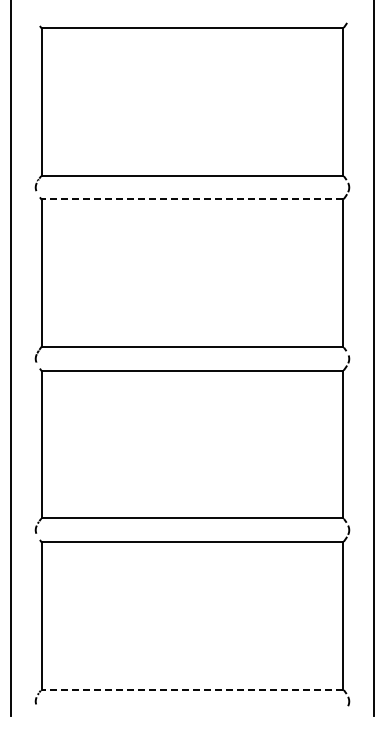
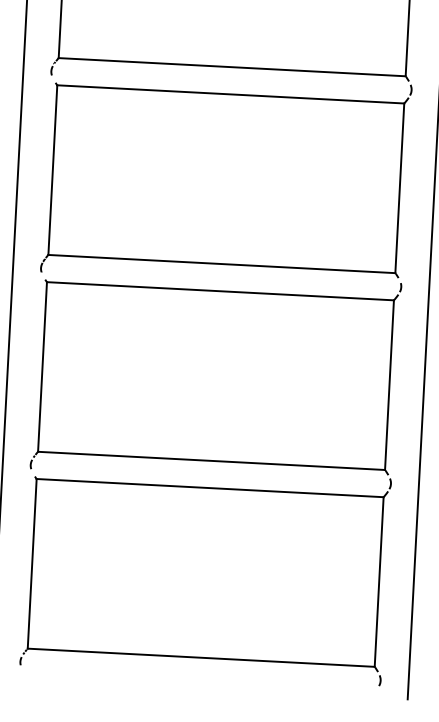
line: (192, 199) -> (230, 94), dashed -> solid
line: (192, 689) -> (201, 657), dashed -> solid

